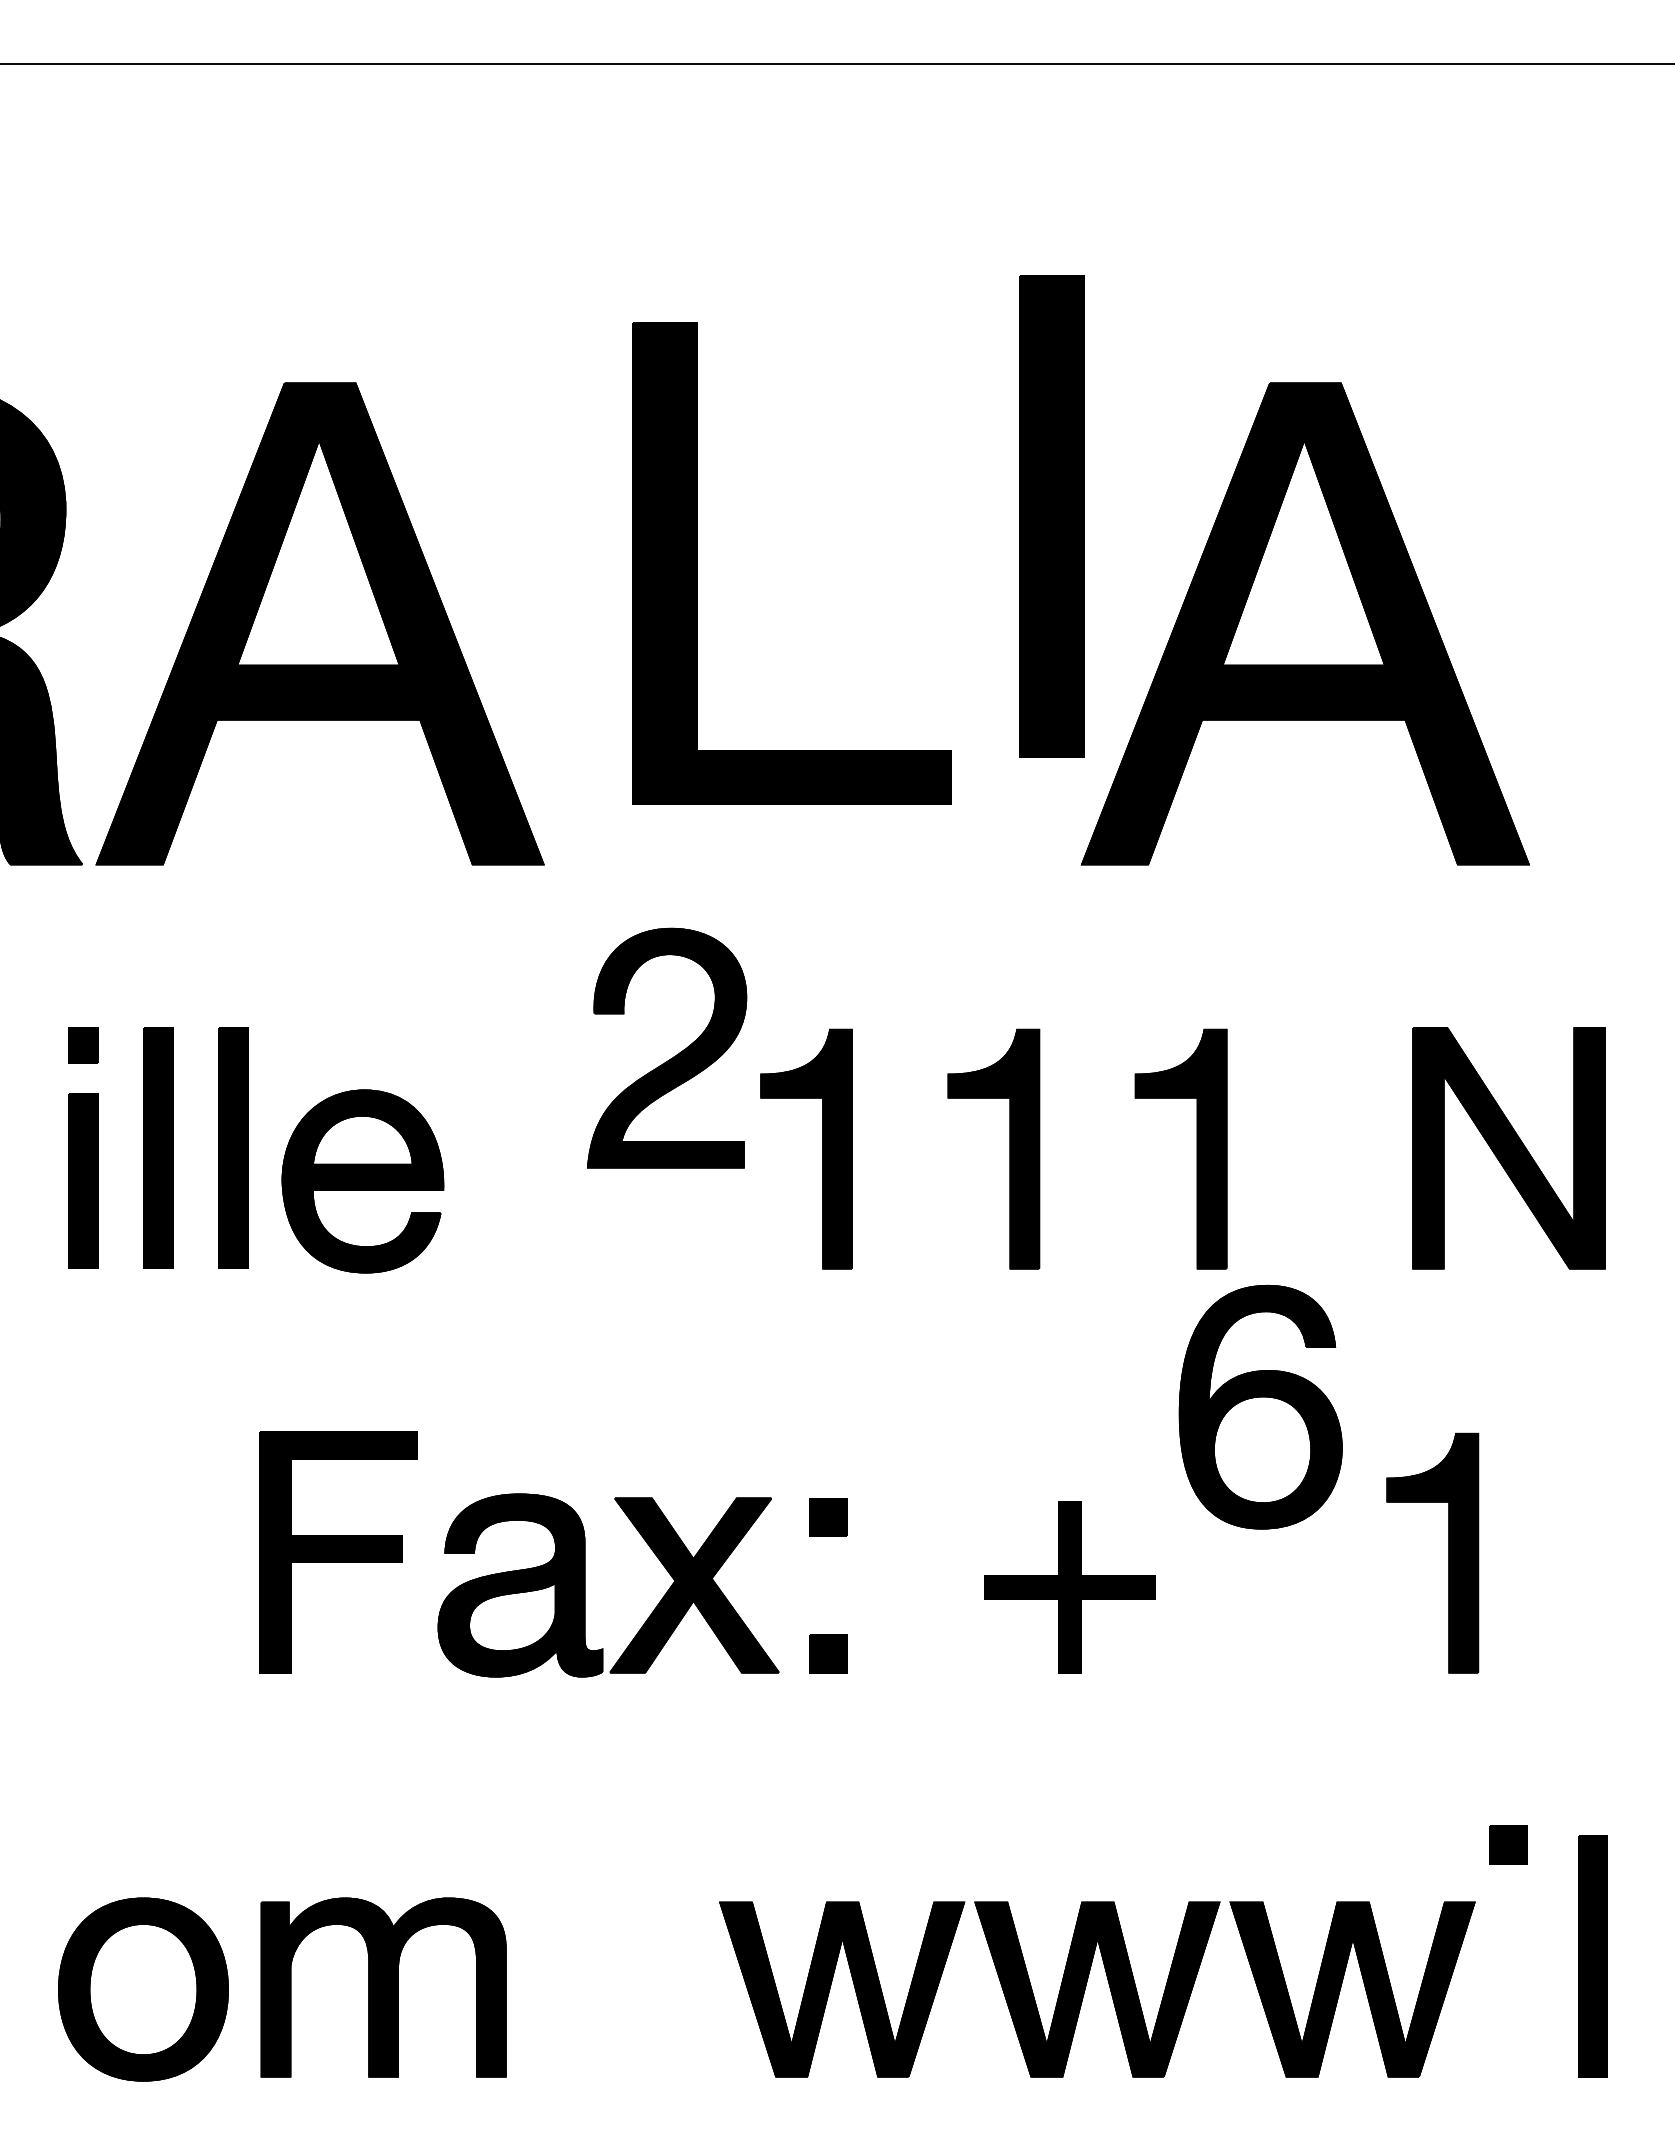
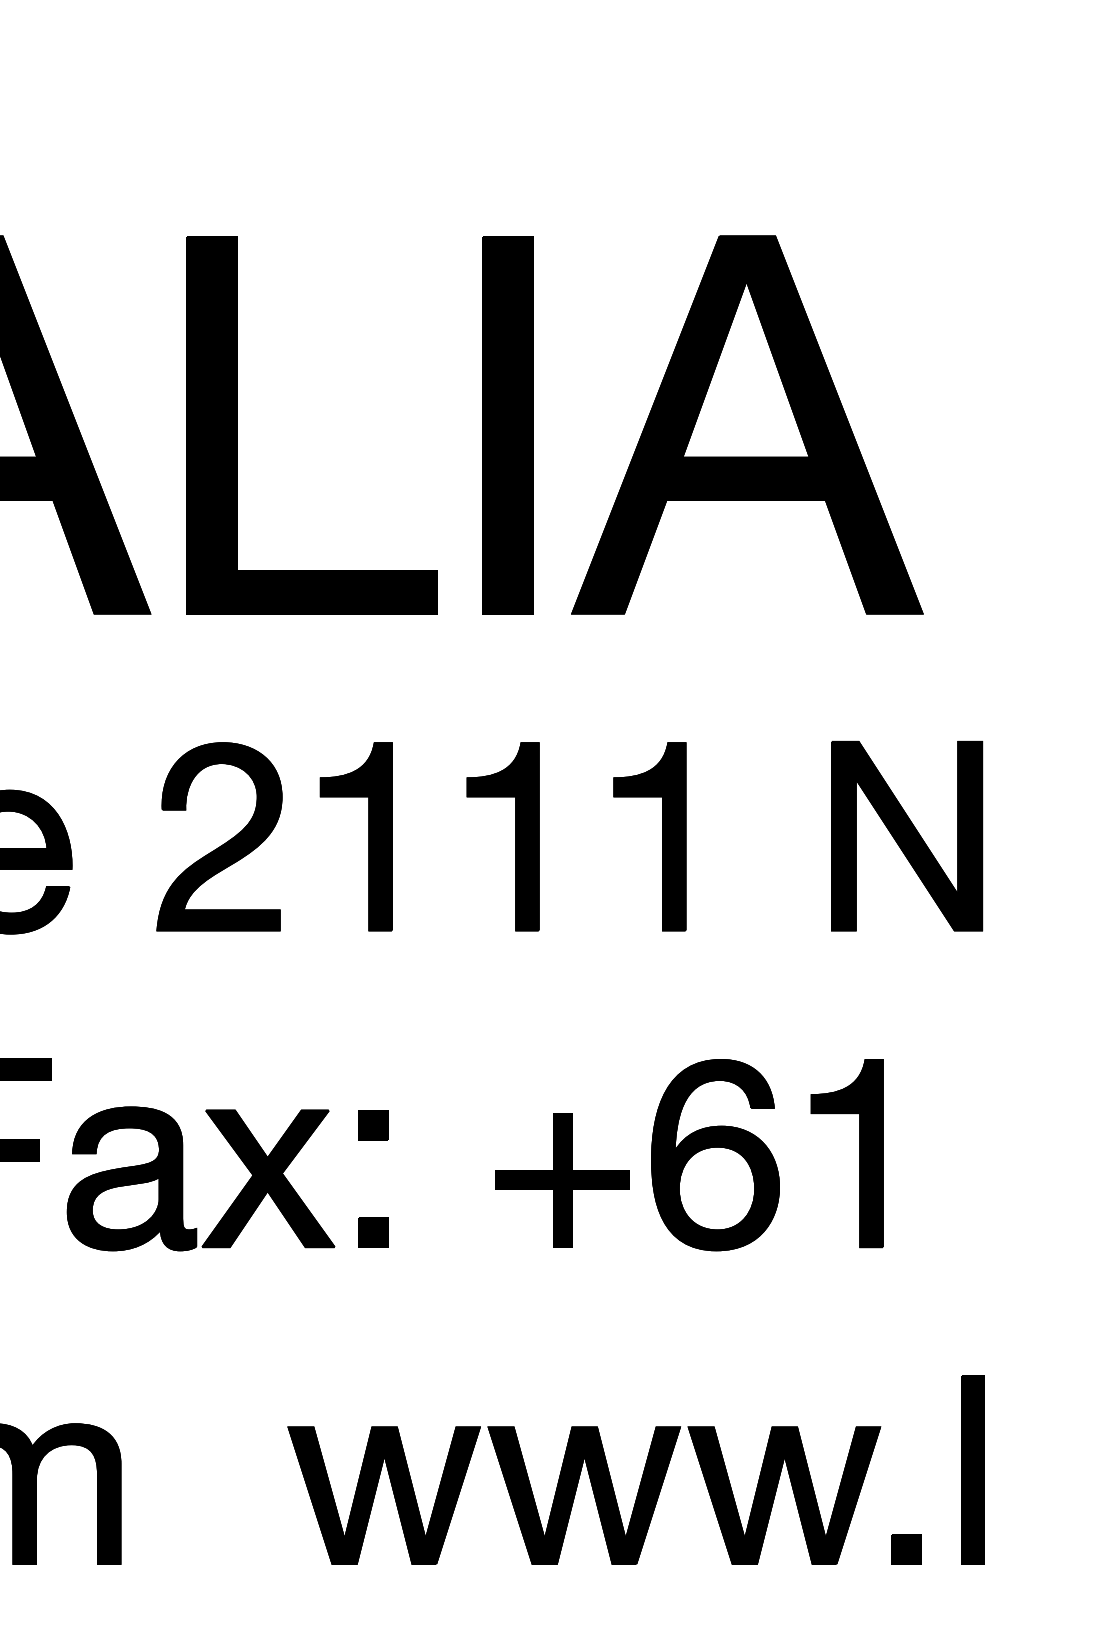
part: (1051, 516) -> (507, 424), moved
part: (697, 563) -> (237, 424), moved
part: (673, 1056) -> (224, 843), moved
part: (1260, 1406) -> (715, 1154), moved
part: (1508, 1844) -> (906, 1548), moved

